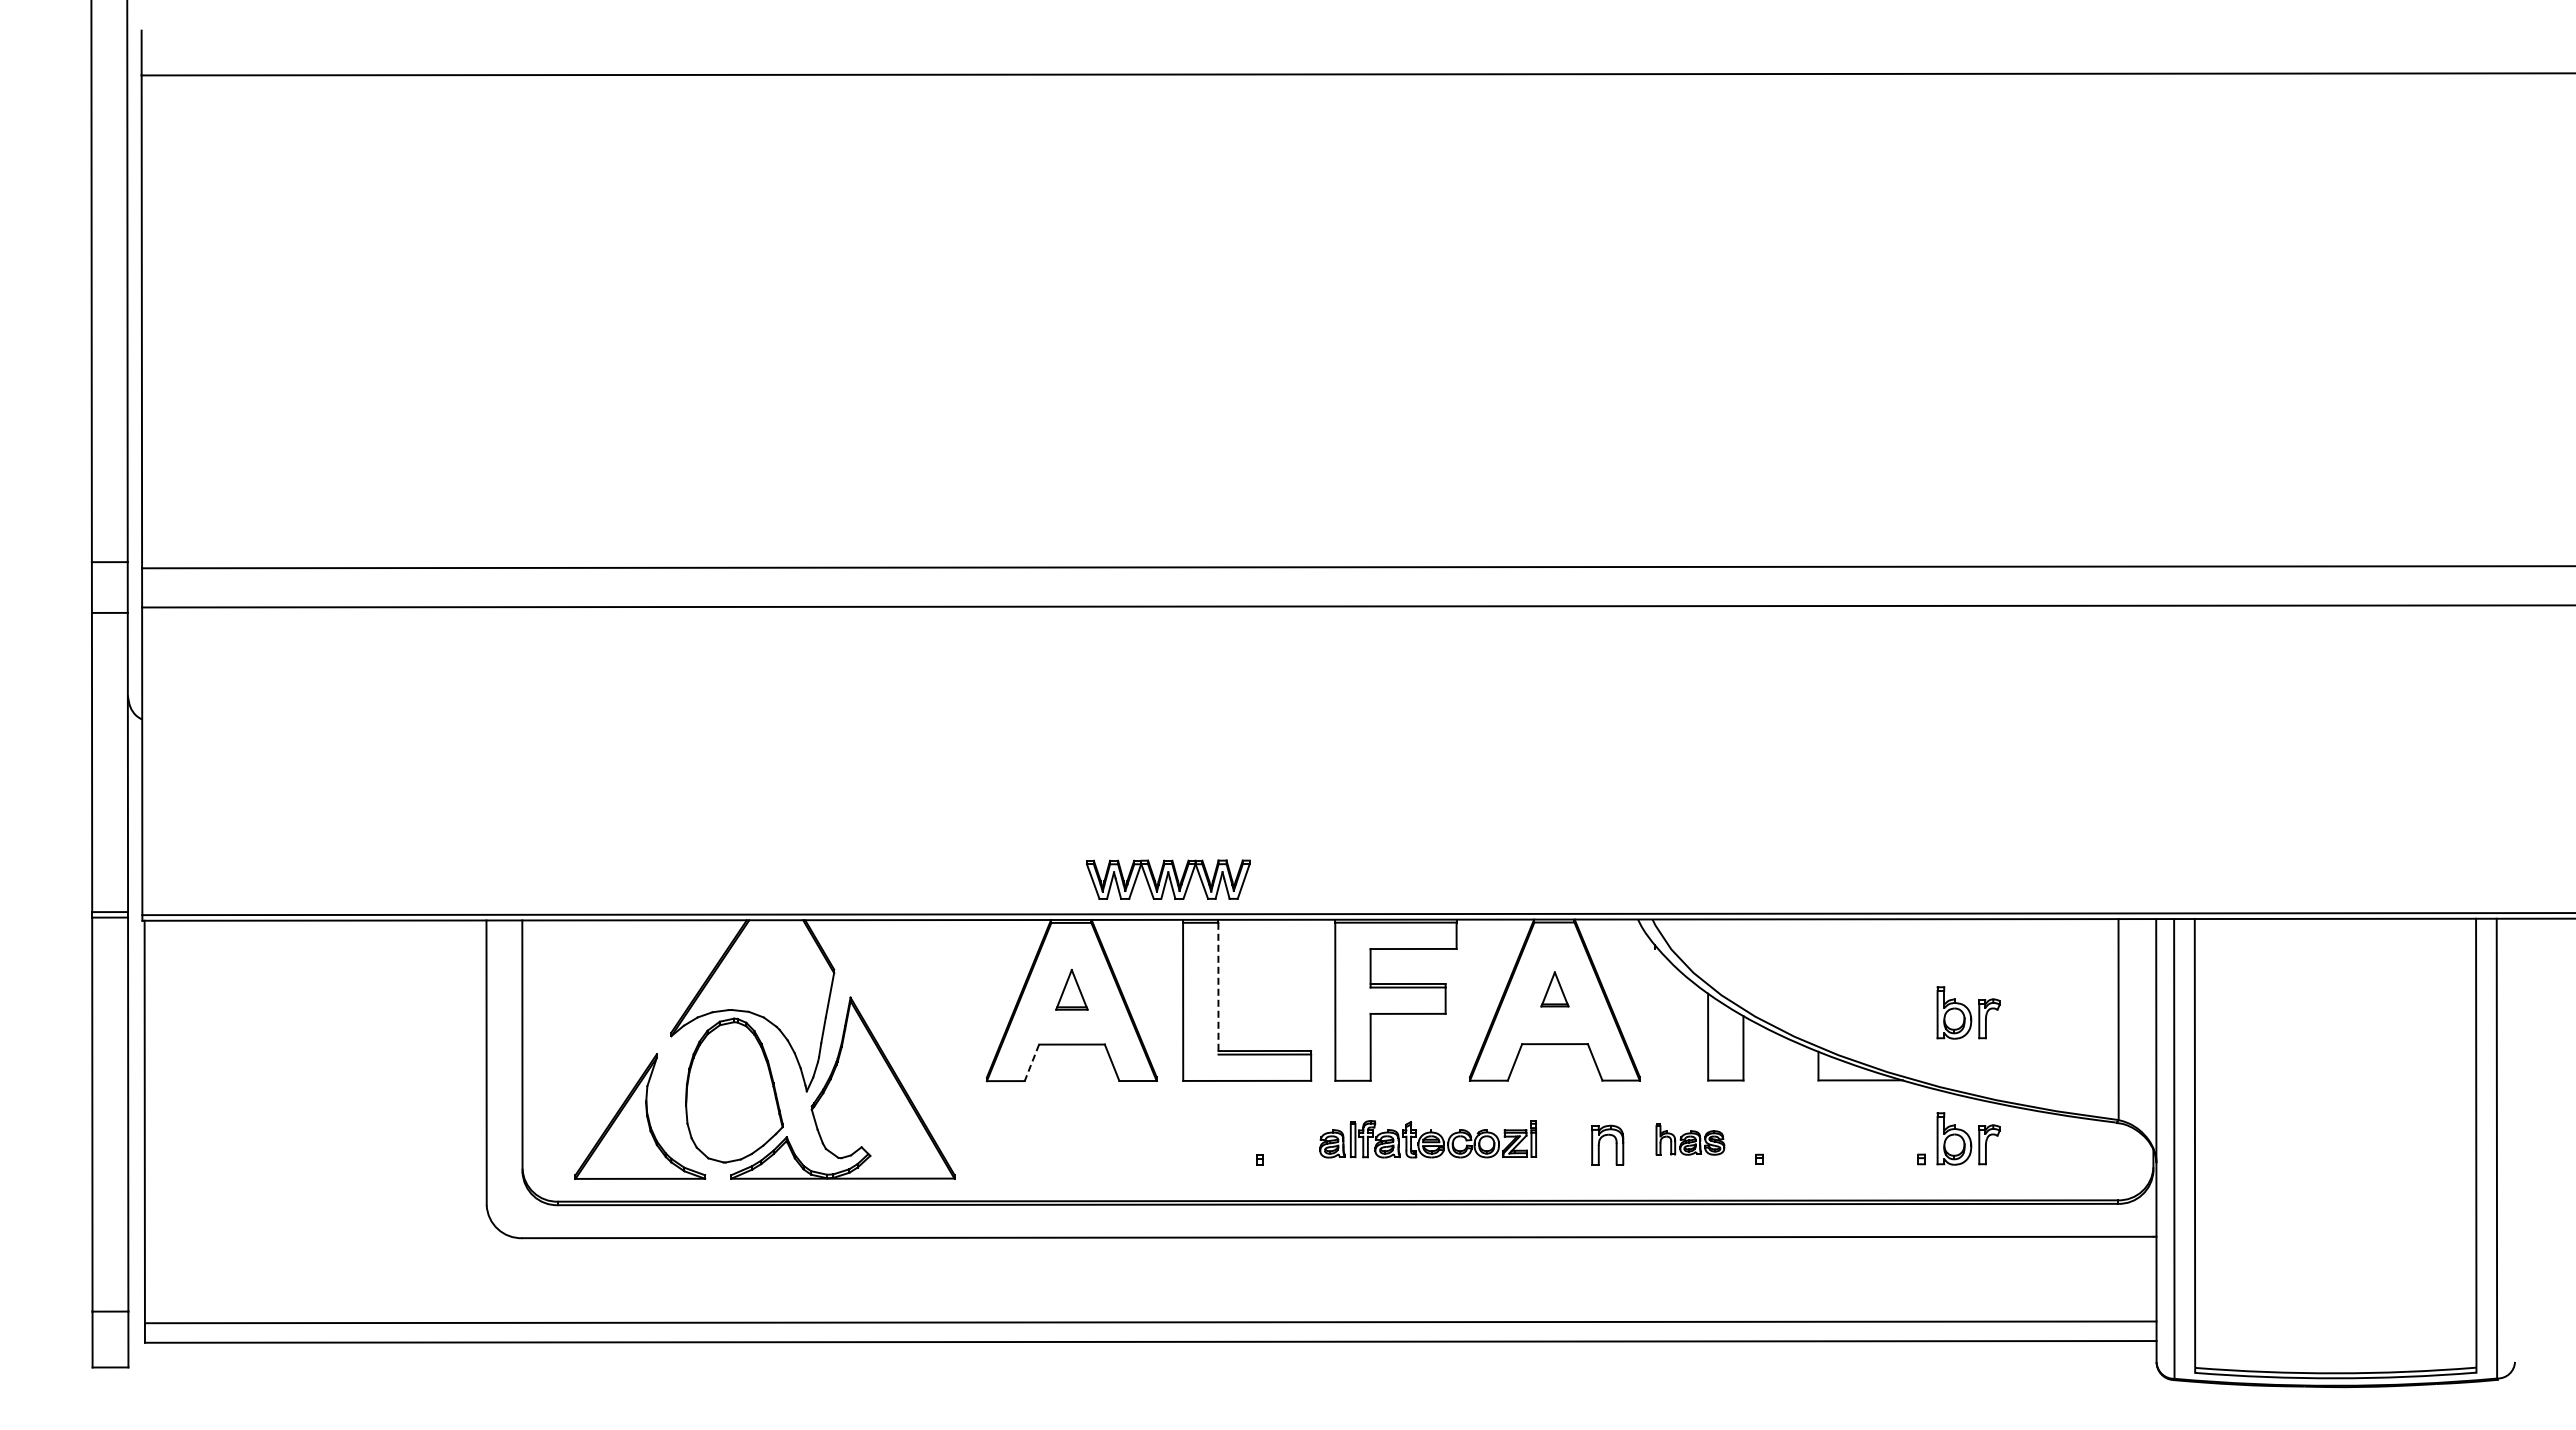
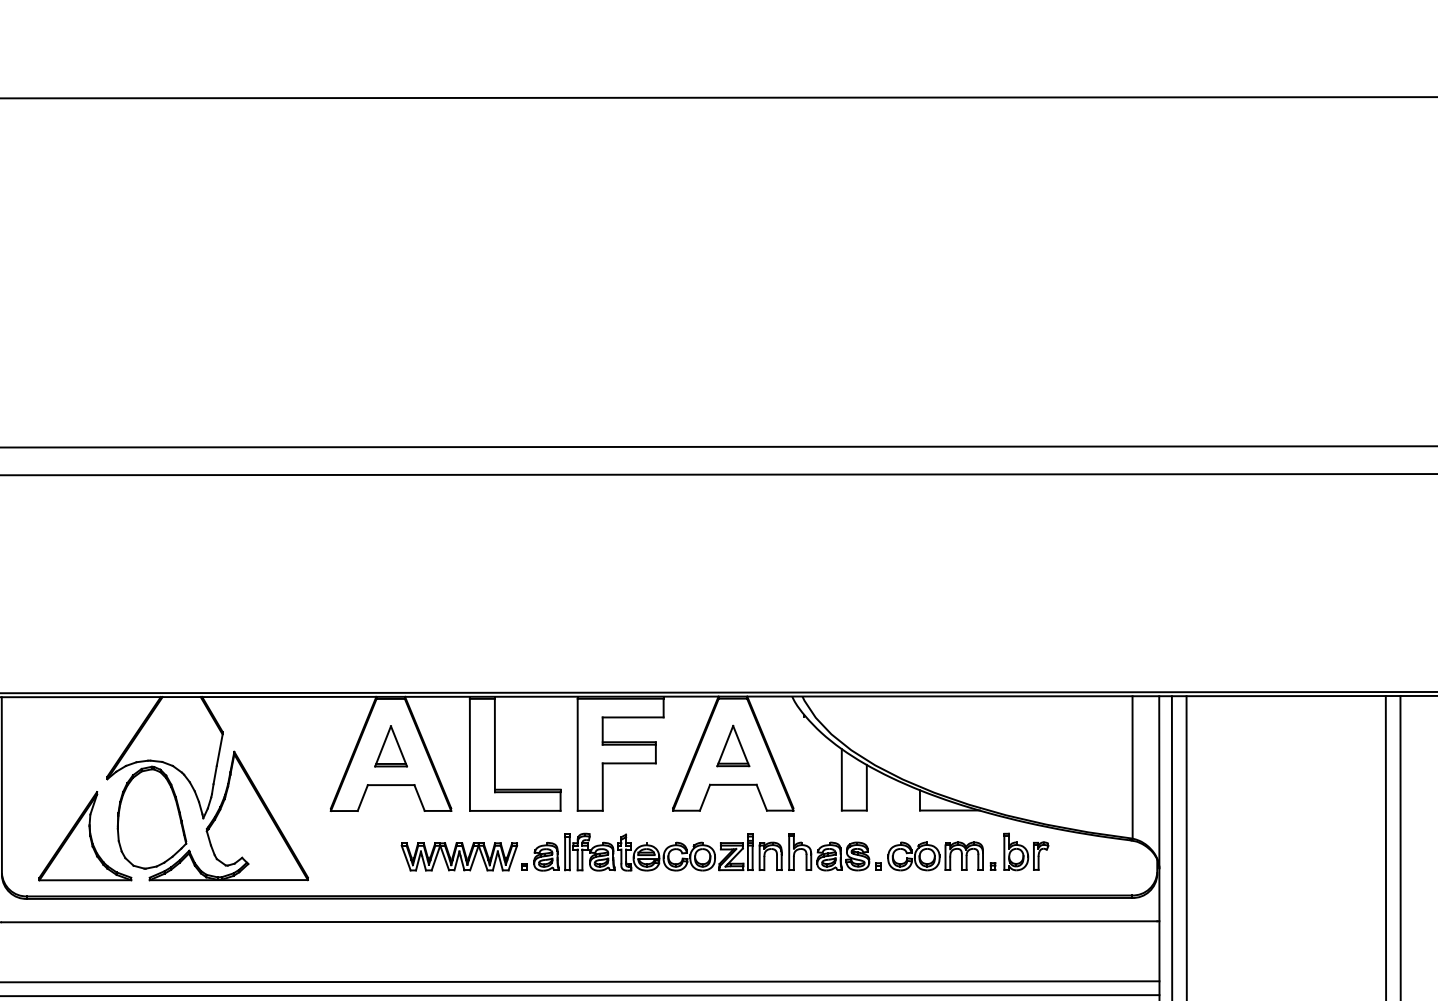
part: (1168, 879) -> (459, 856), moved
line: (1218, 988) -> (494, 745), dashed -> solid
part: (1071, 989) -> (390, 746), size x1.43
part: (1554, 989) -> (732, 746), size x1.67
part: (1968, 1012) -> (1026, 762), removed
line: (1031, 1062) -> (362, 797), dashed -> solid
part: (1428, 1139) -> (643, 852), size x1.43
part: (1690, 1139) -> (829, 852), size x1.67
part: (1840, 1144) -> (935, 855), added

